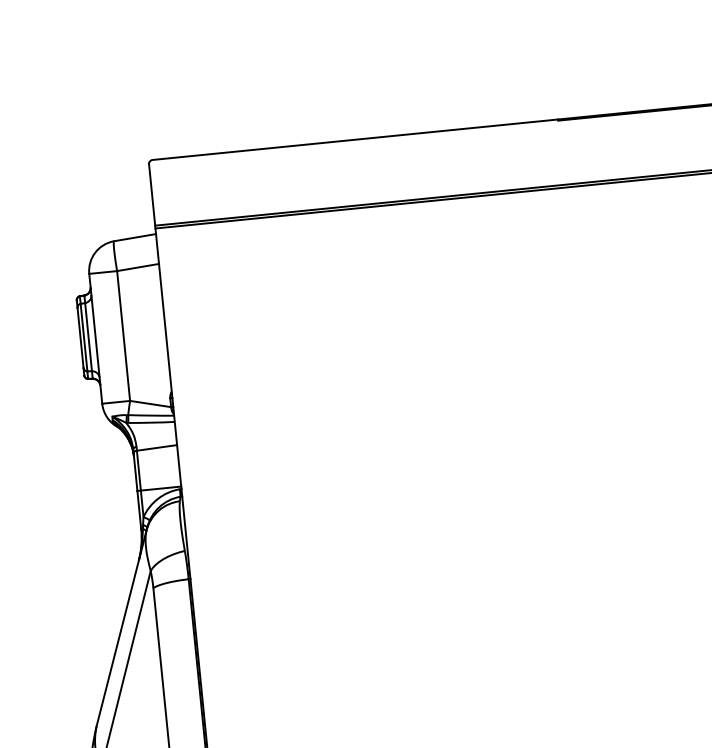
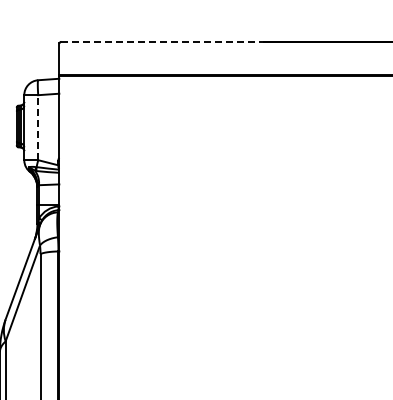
line: (356, 138) -> (163, 41), solid -> dashed
line: (124, 335) -> (38, 127), solid -> dashed

